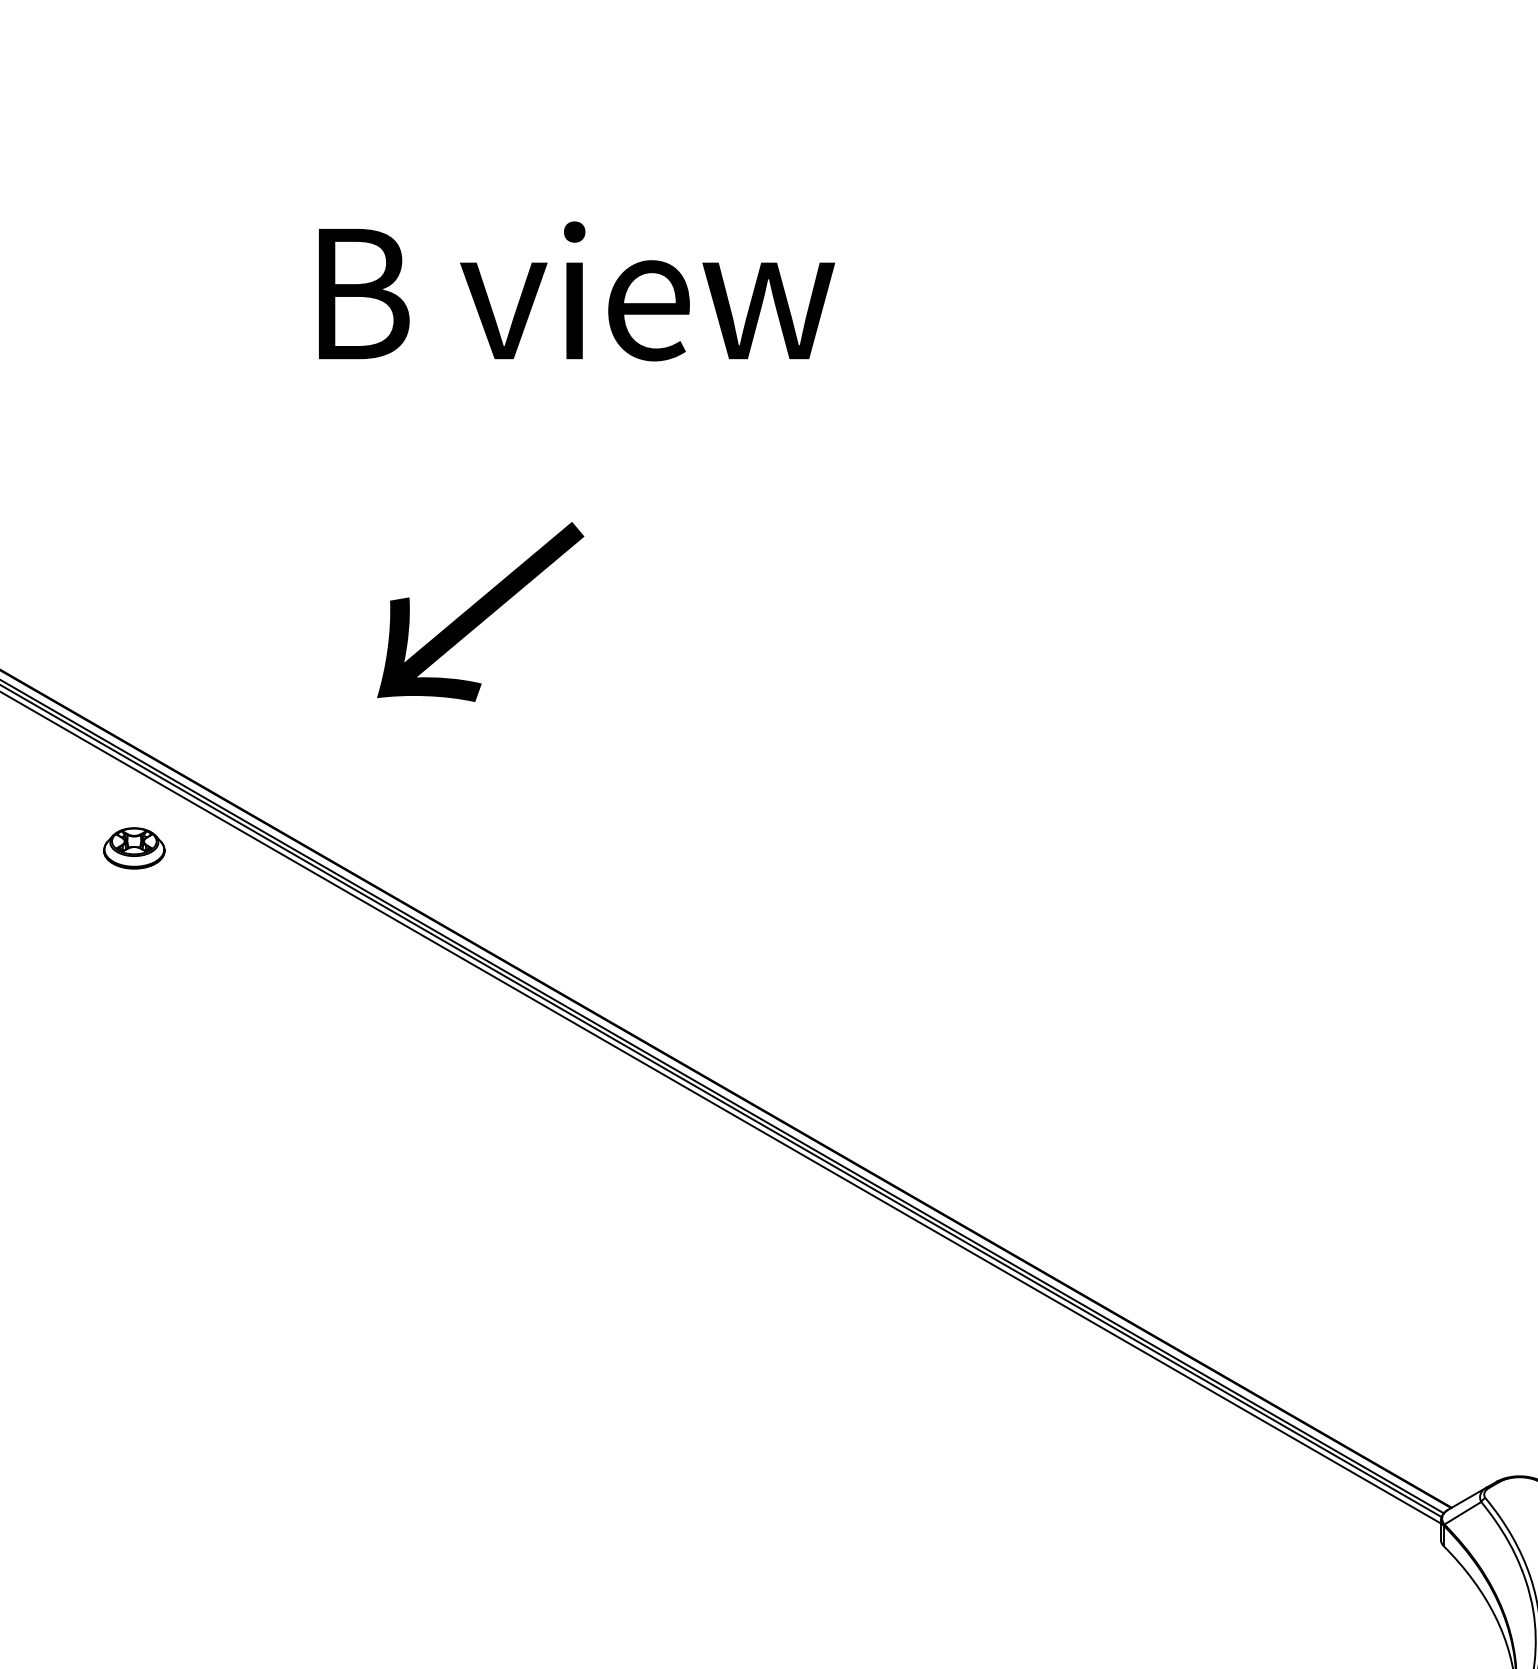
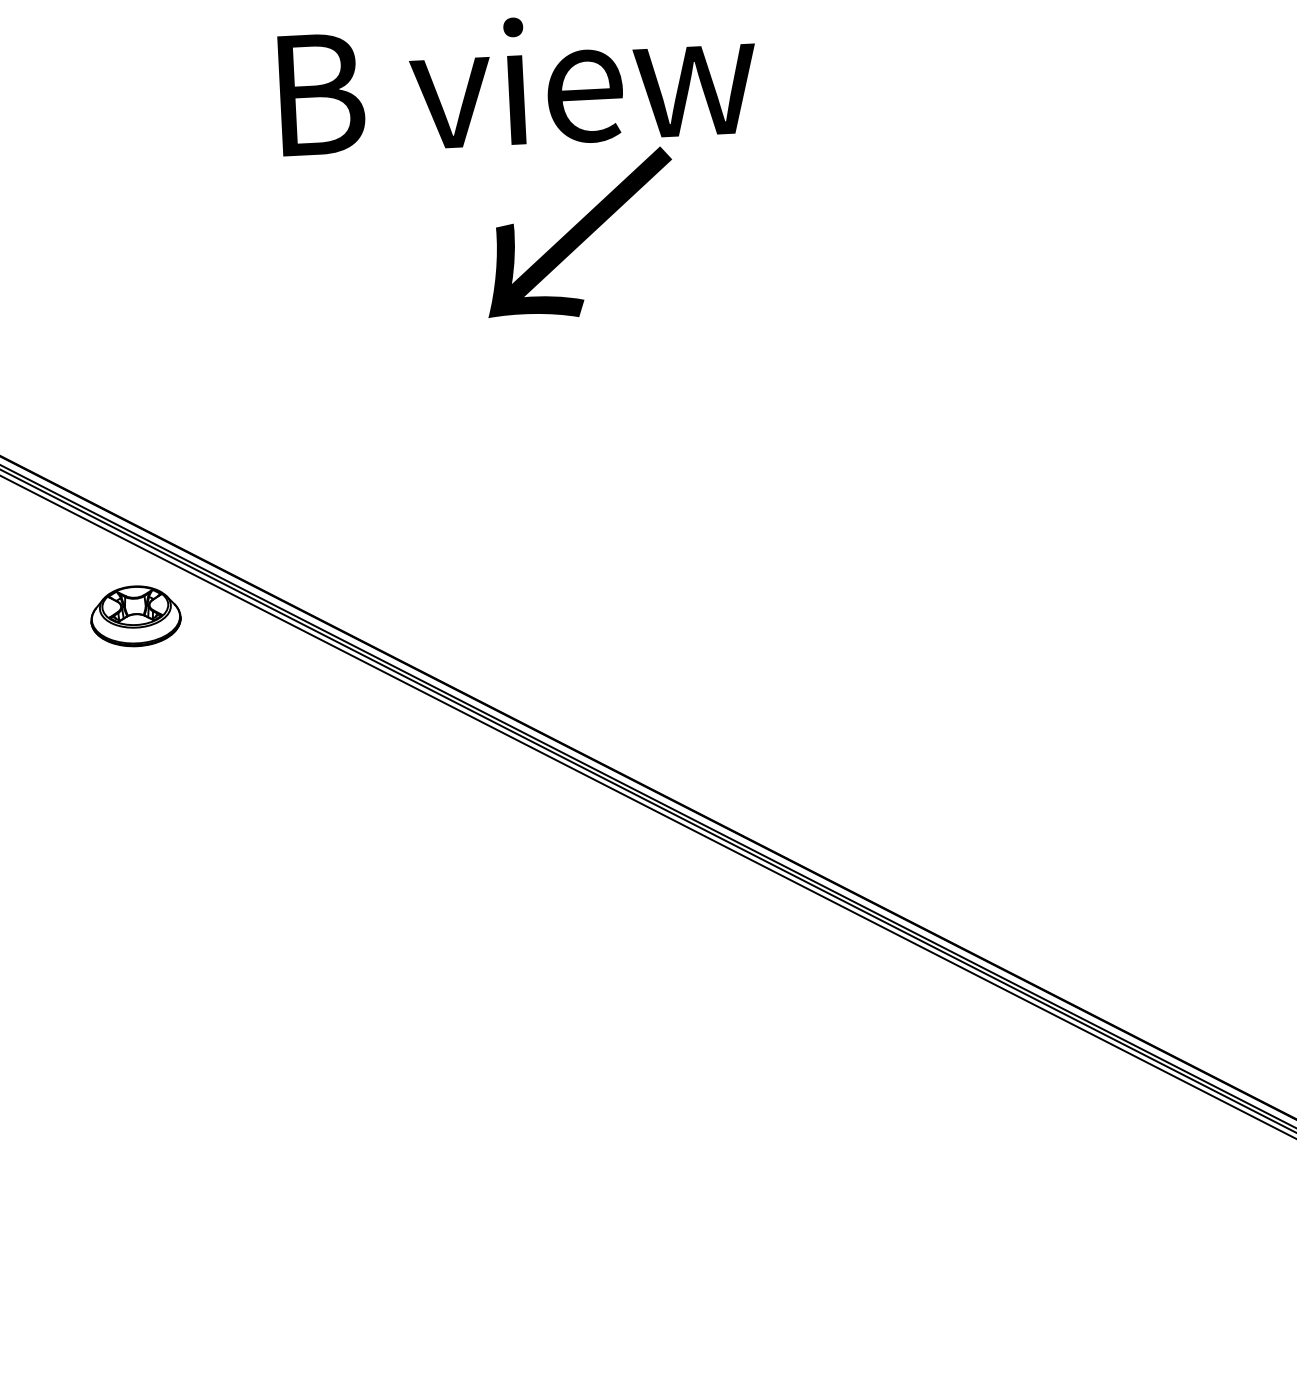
text: (480, 611) -> (579, 233), moved
part: (134, 848) -> (136, 616), size x1.6

